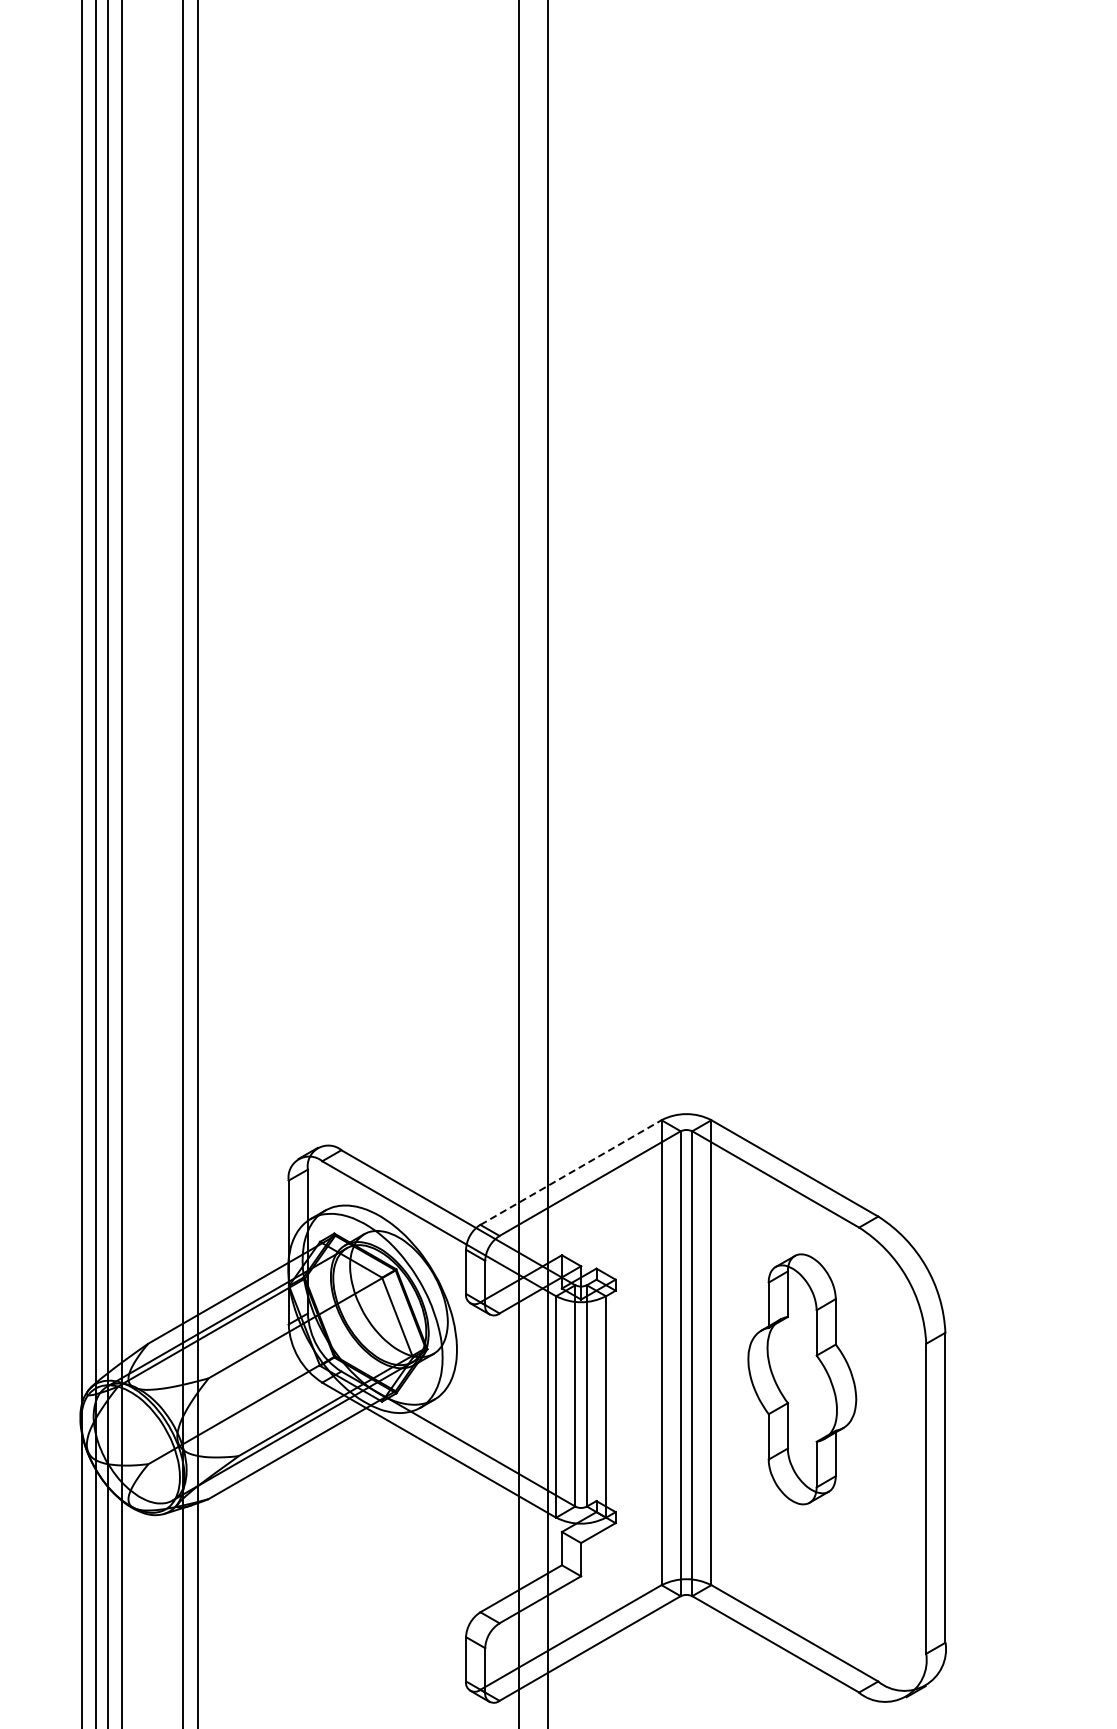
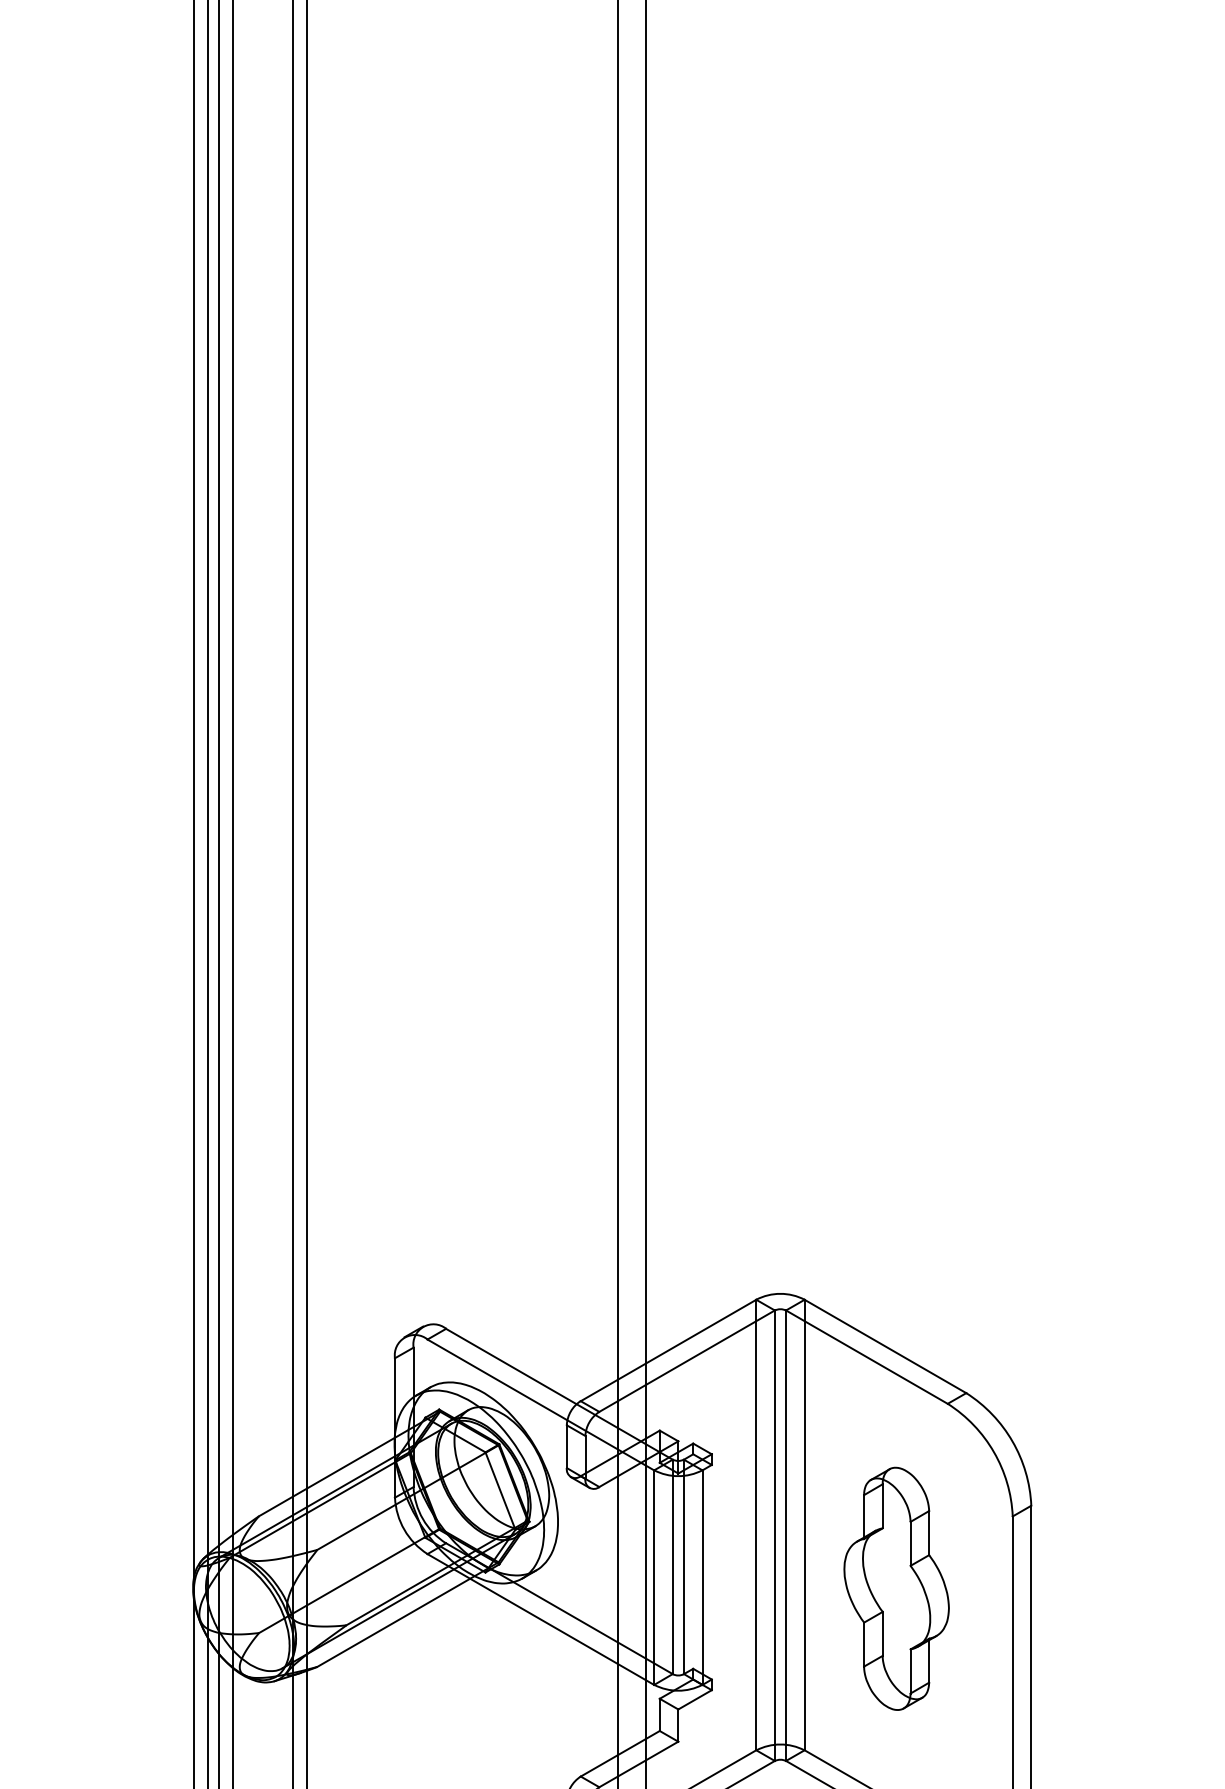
line: (570, 1172) -> (668, 1350), dashed -> solid
part: (802, 1378) -> (896, 1588), moved

